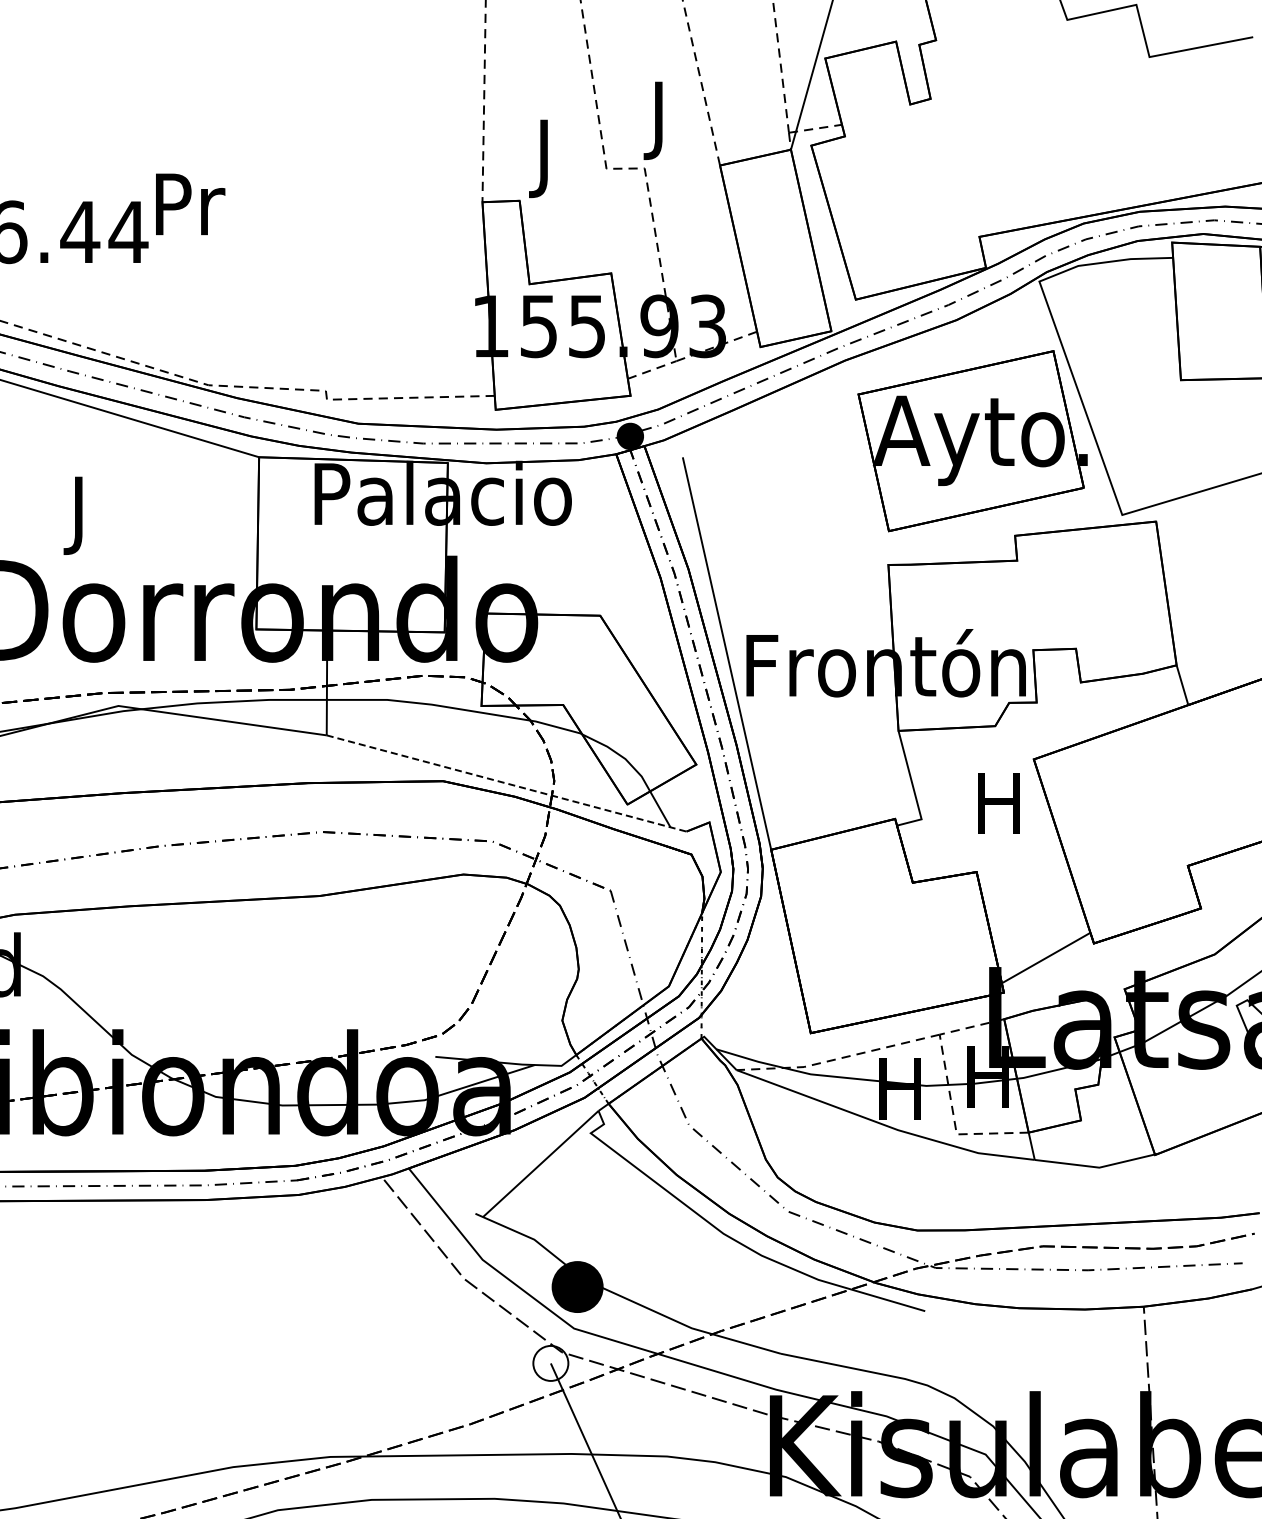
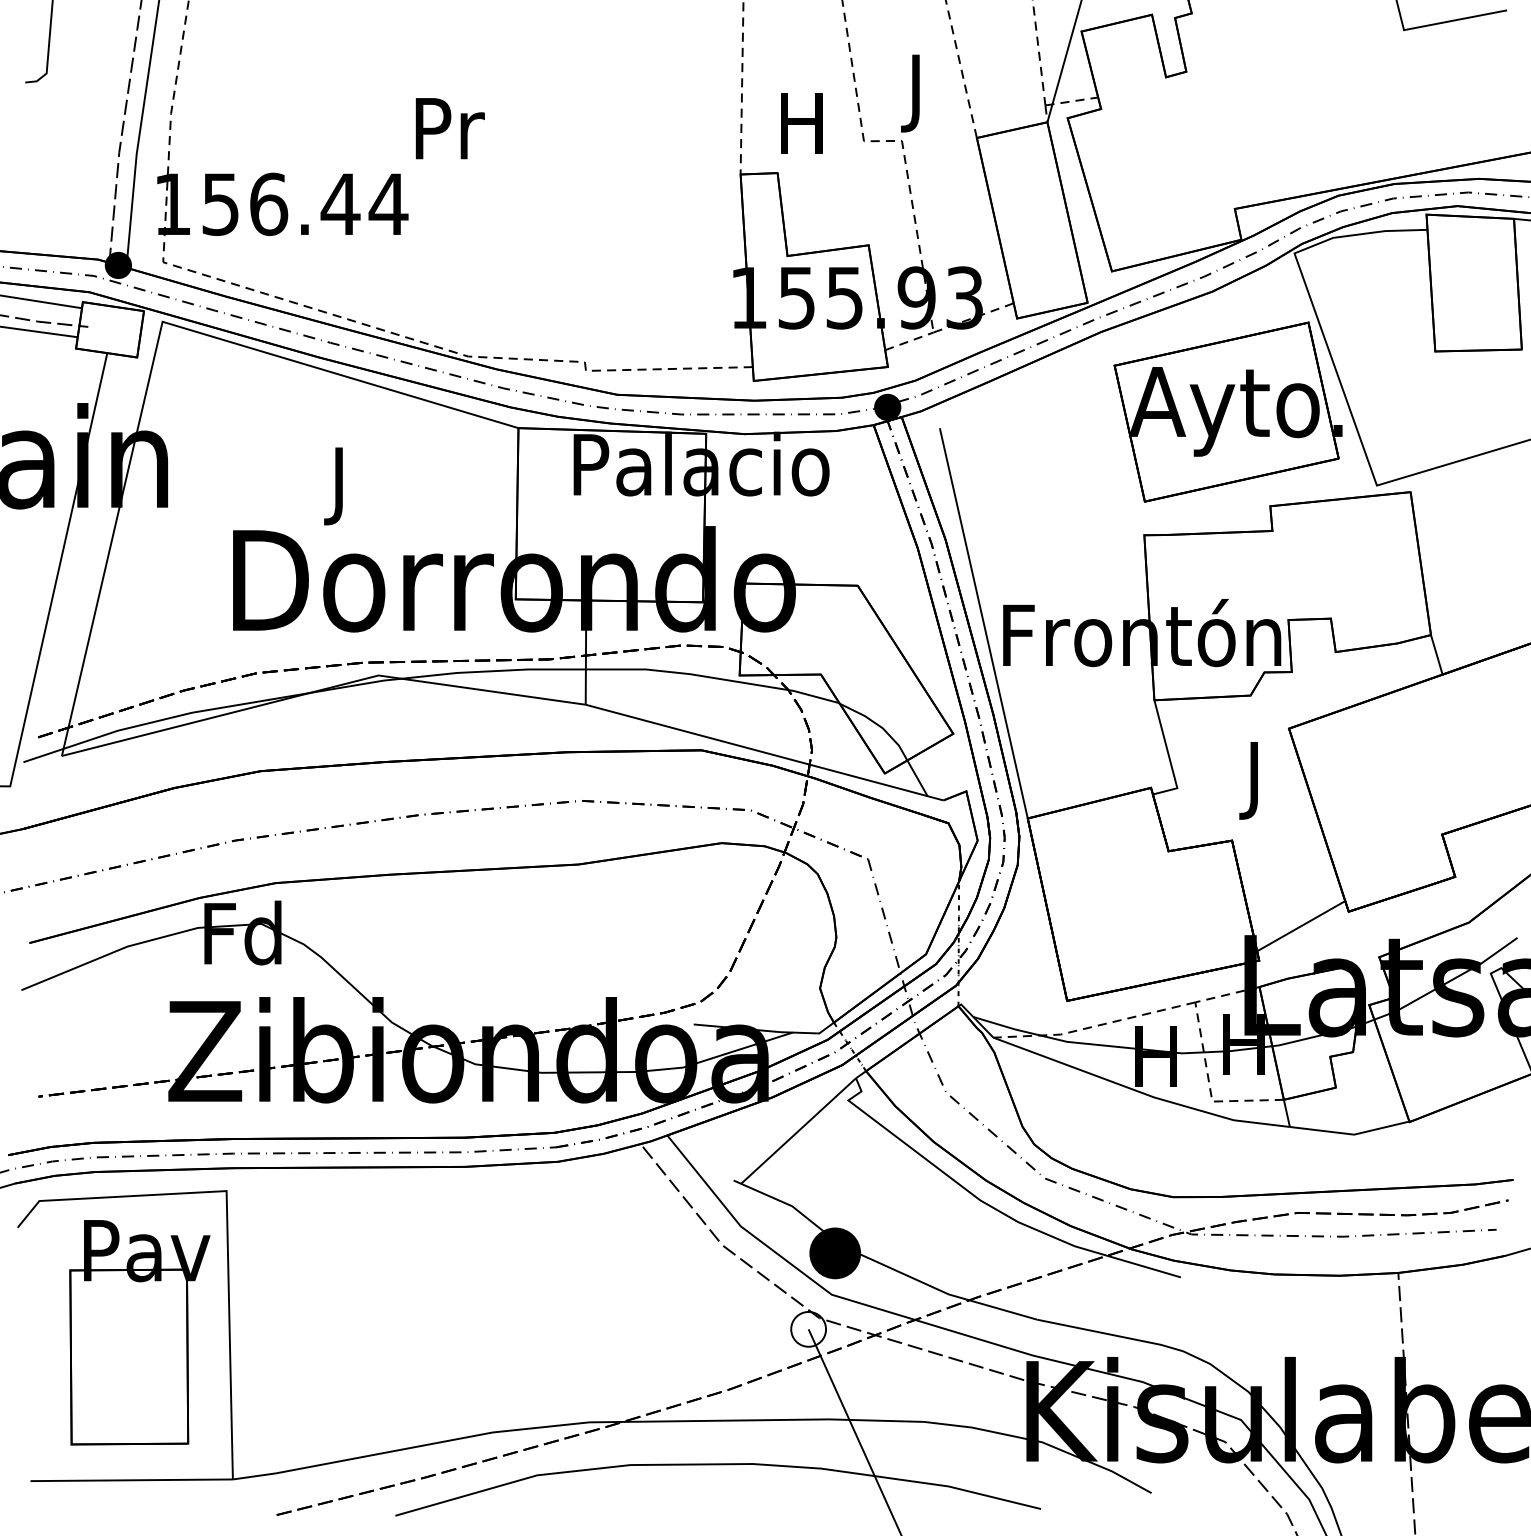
text: (543, 158) -> (801, 131), J -> H
text: (189, 204) -> (449, 128), moved
line: (507, 783) -> (765, 752), dashed -> solid
text: (998, 811) -> (1253, 780), H -> J

